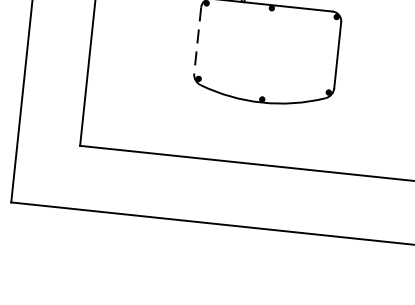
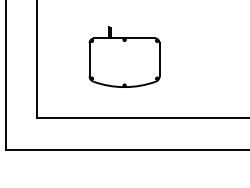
line: (197, 40) -> (89, 59), dashed -> solid

